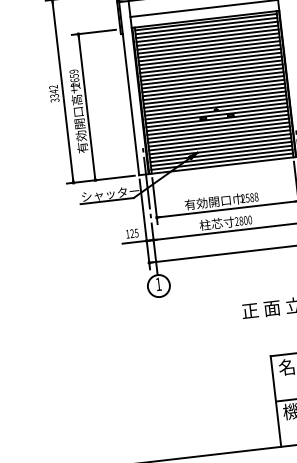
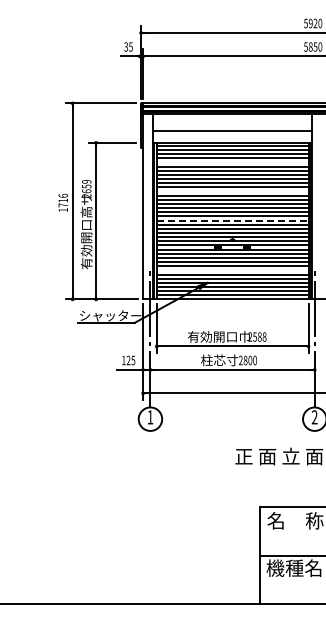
line: (207, 37) -> (232, 162), removed
line: (210, 64) -> (232, 191), removed
line: (214, 91) -> (232, 220), solid -> dashed
text: (54, 93) -> (63, 202), 3342 -> 1716
line: (219, 138) -> (232, 270), removed

